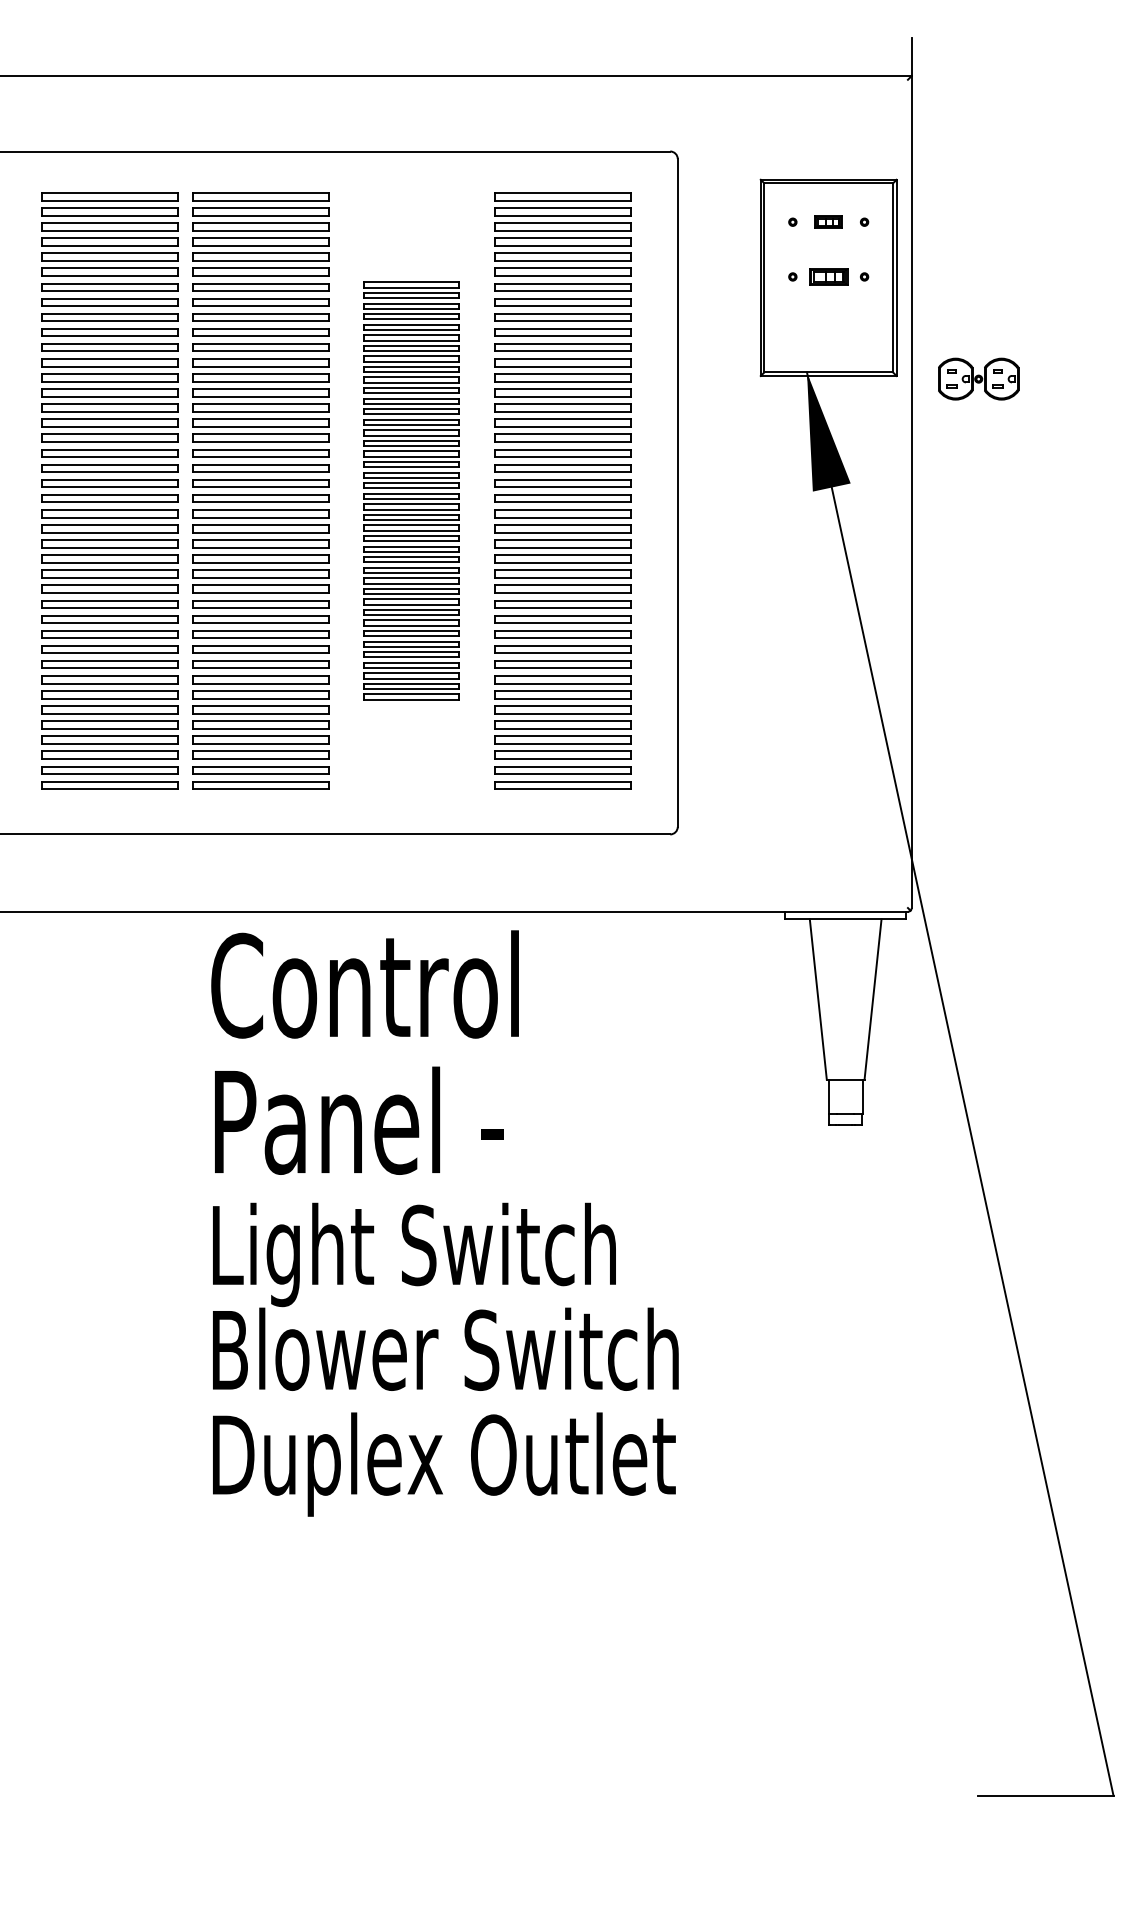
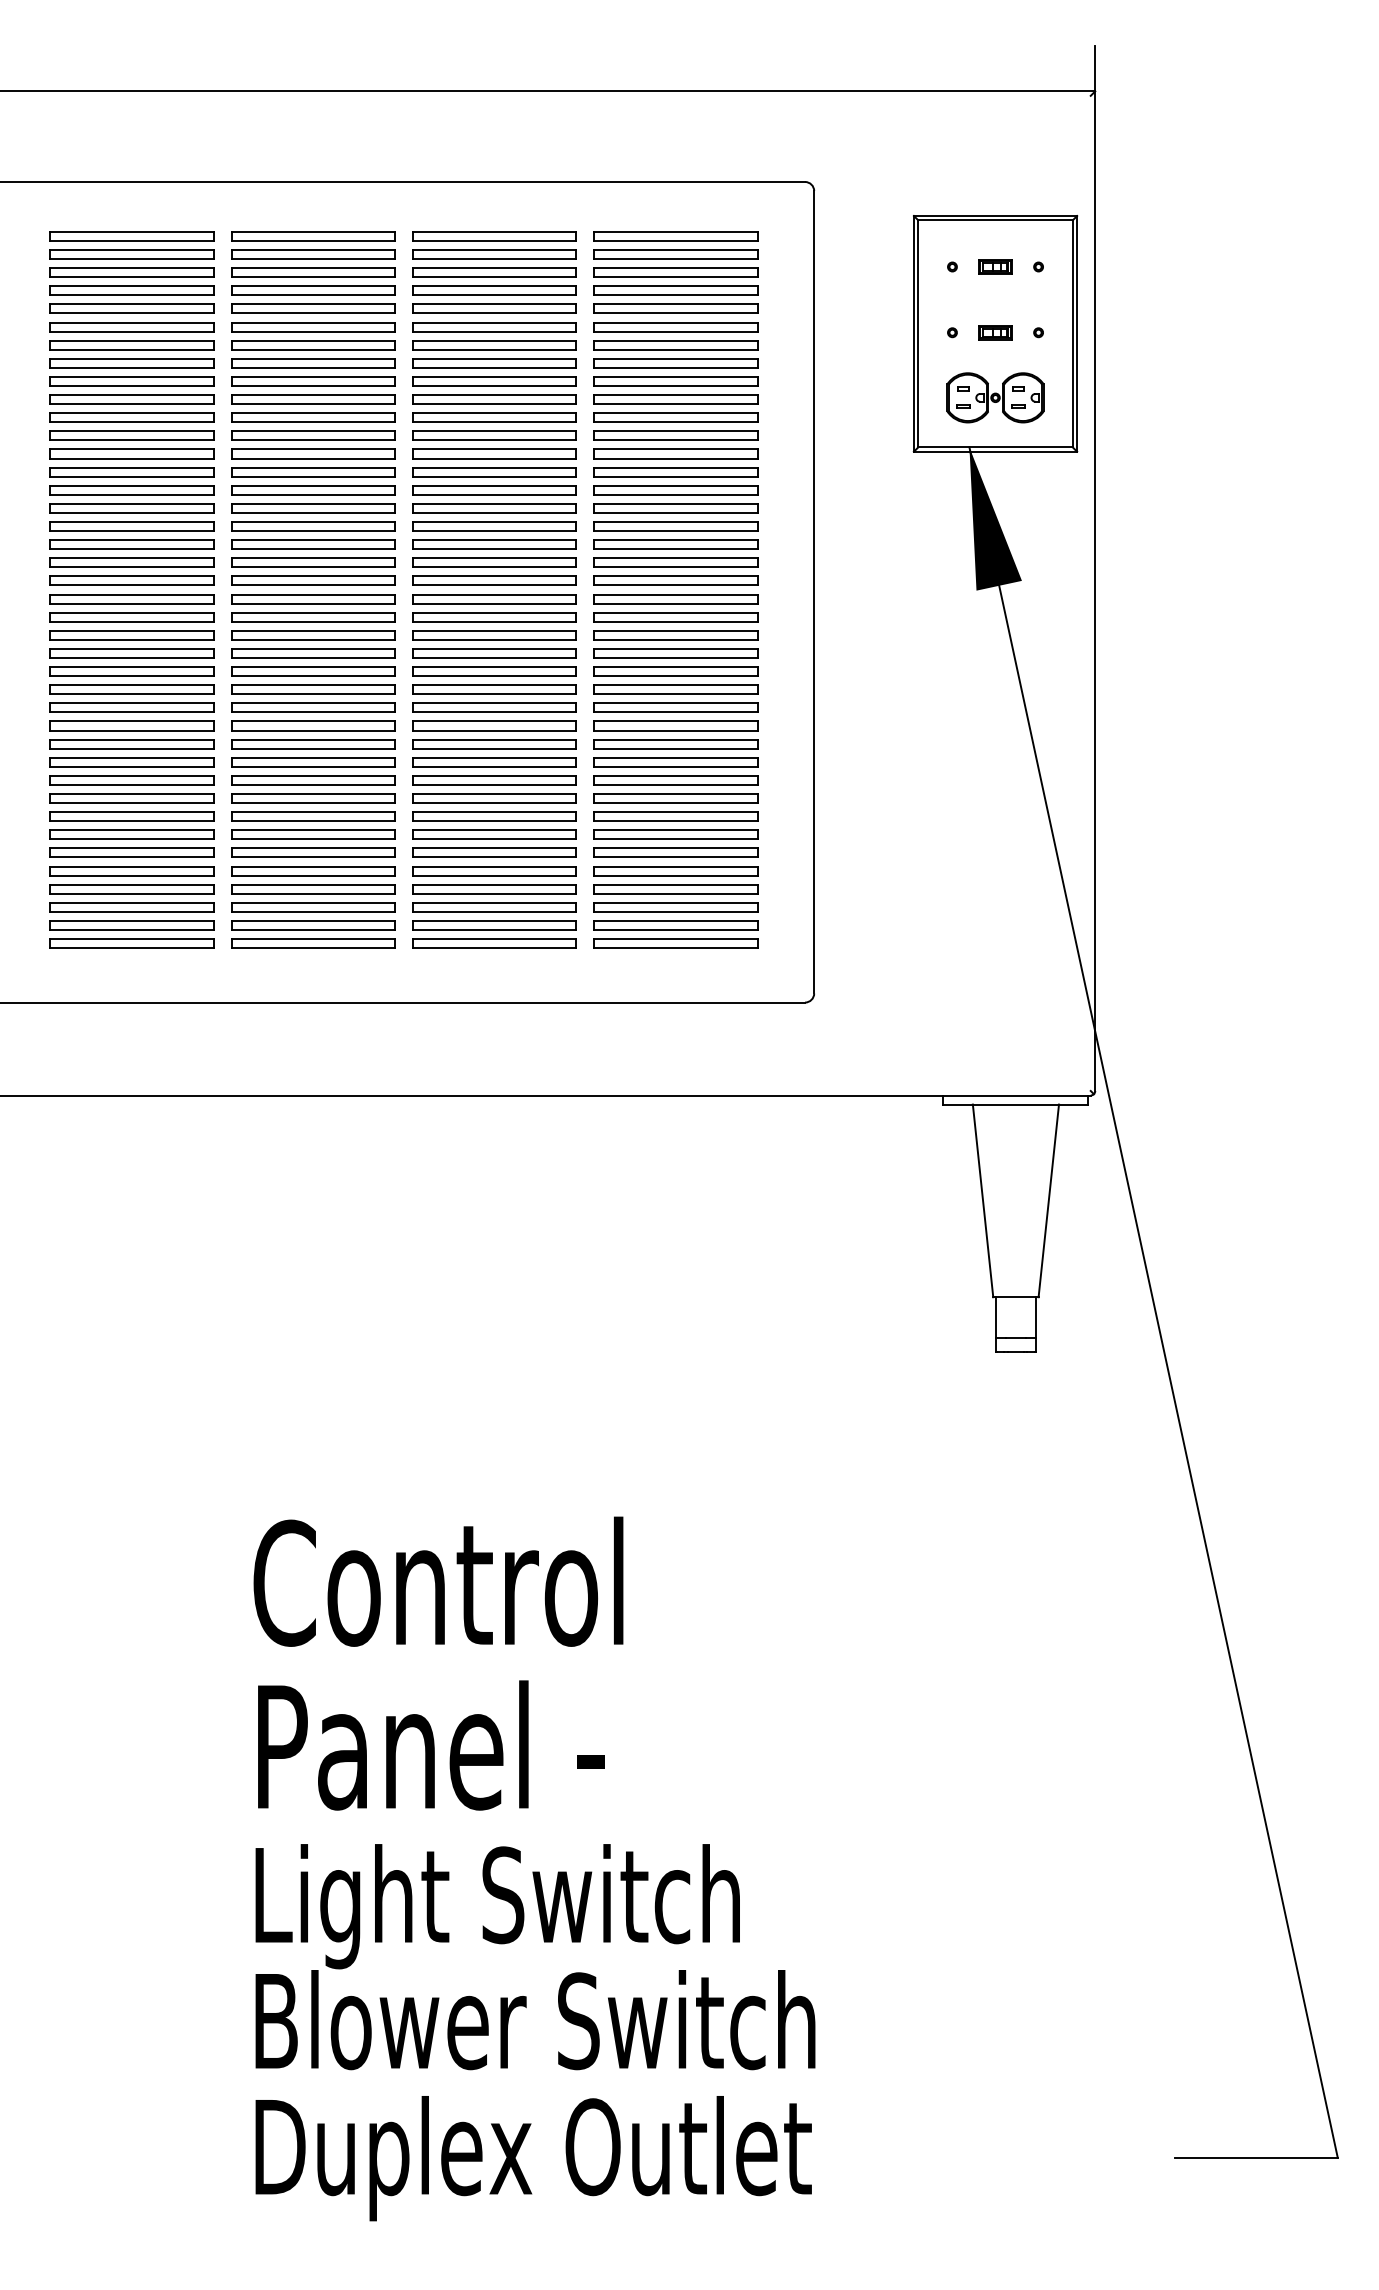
part: (828, 276) -> (995, 332), size x0.71
part: (978, 378) -> (995, 397), moved
part: (411, 490) -> (494, 589), size x1.43
text: (444, 1223) -> (533, 1868), moved

